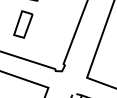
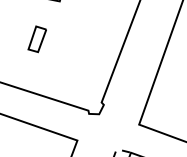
part: (23, 24) -> (37, 39), size x0.6

